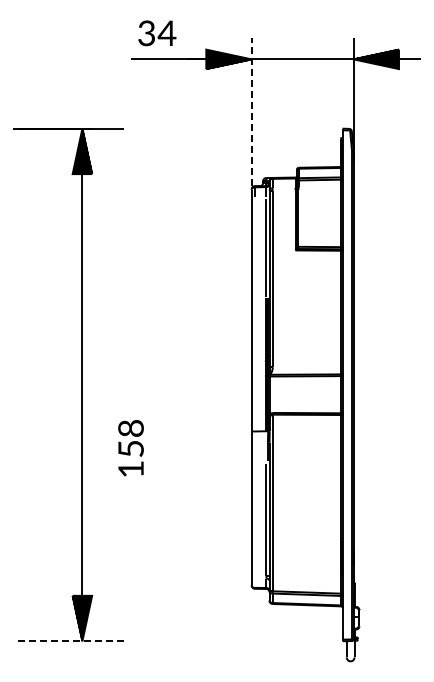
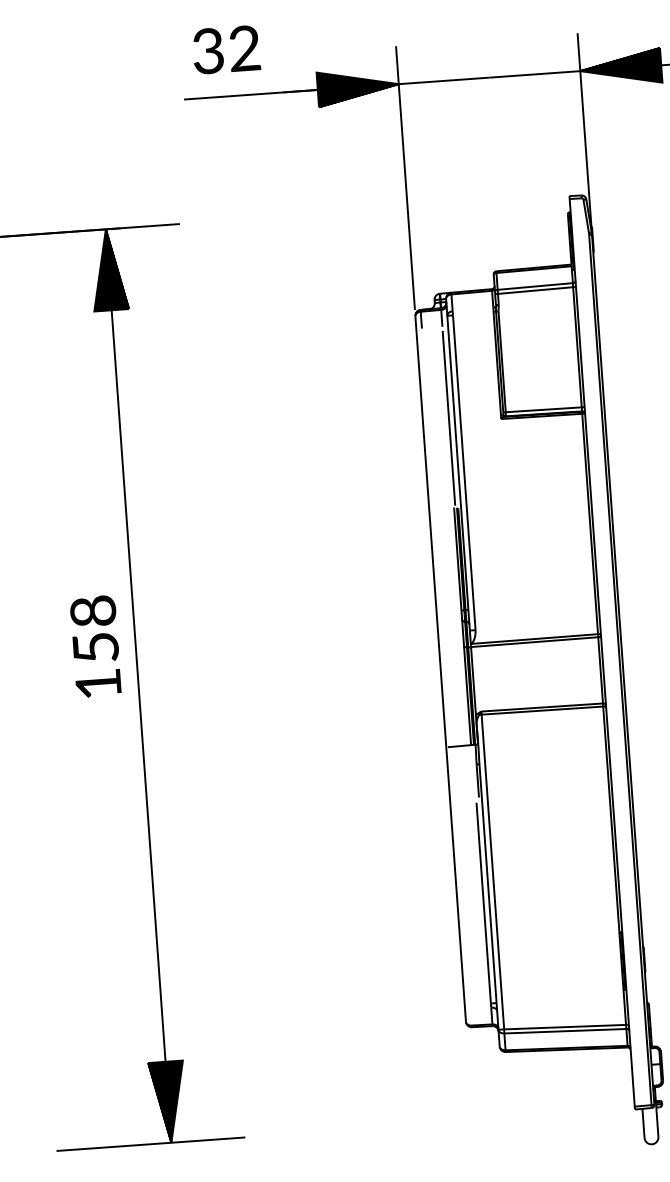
text: (166, 32) -> (243, 47), 34 -> 32
line: (251, 112) -> (405, 178), dashed -> solid
text: (130, 448) -> (94, 647), moved
line: (70, 641) -> (150, 1144), dashed -> solid

